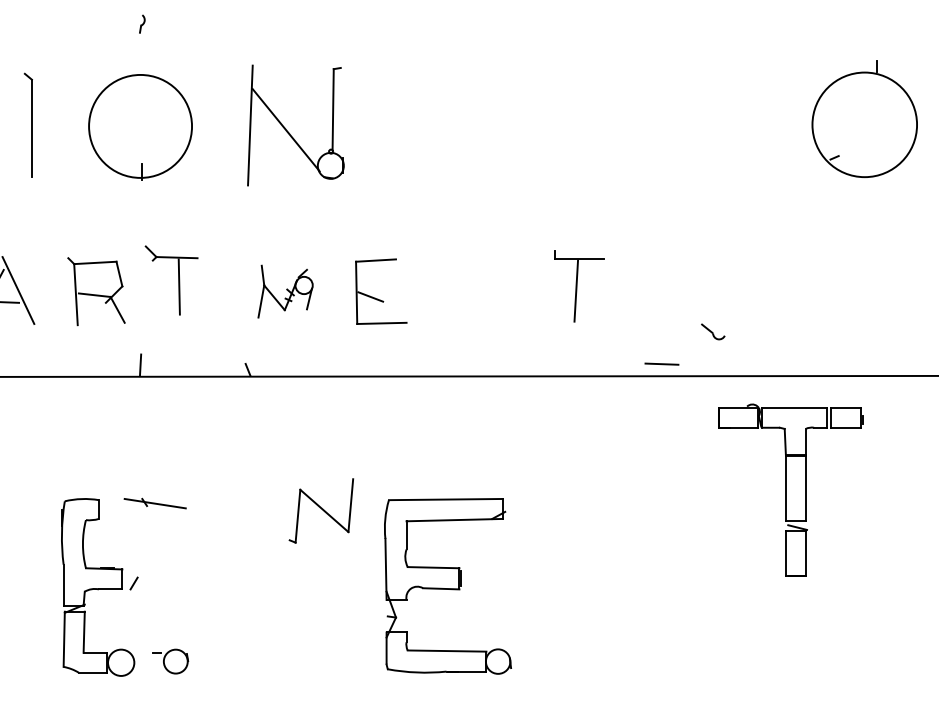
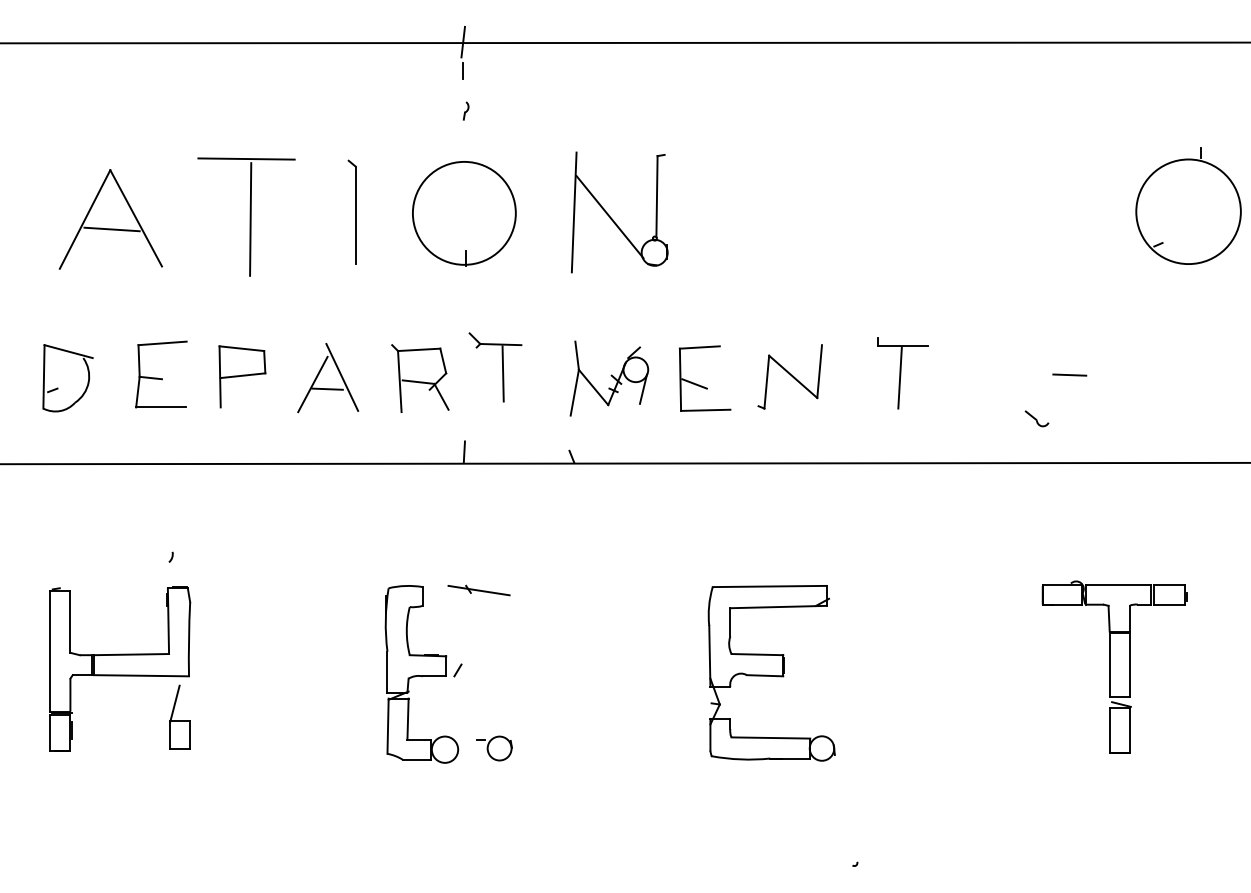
part: (285, 291) -> (609, 378), size x1.43
line: (661, 363) -> (1069, 374), moved
part: (790, 489) -> (1114, 666), moved
part: (320, 510) -> (789, 376), moved

